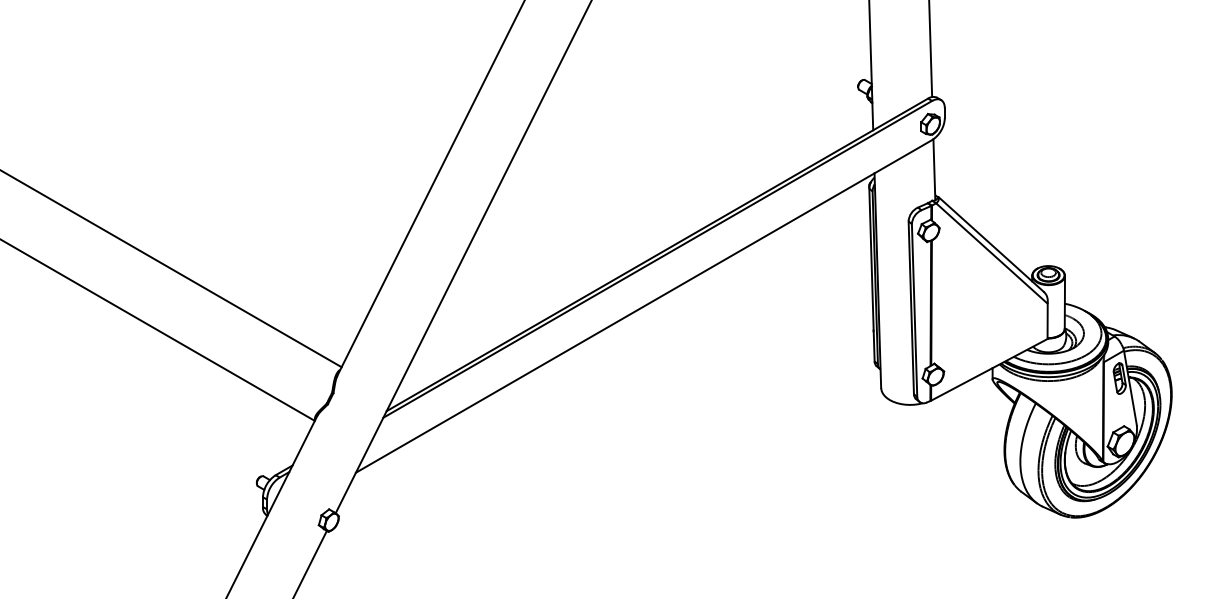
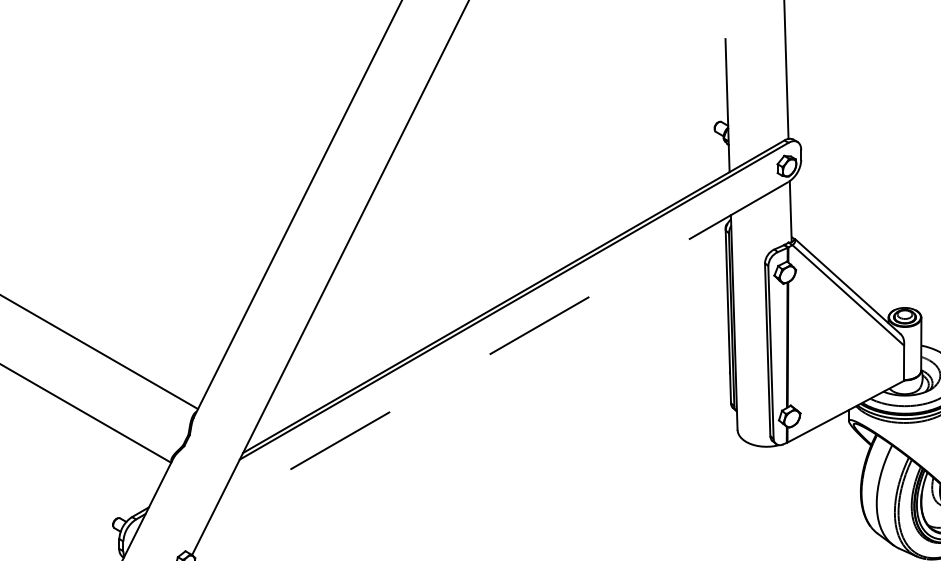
line: (644, 306) -> (500, 348), solid -> dashed

